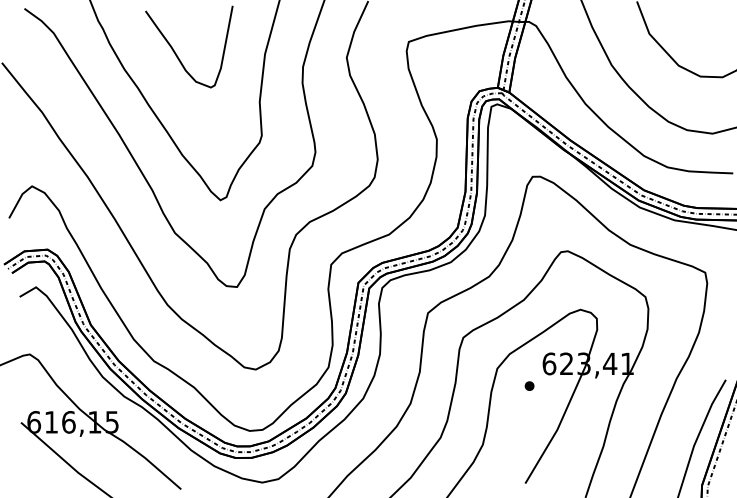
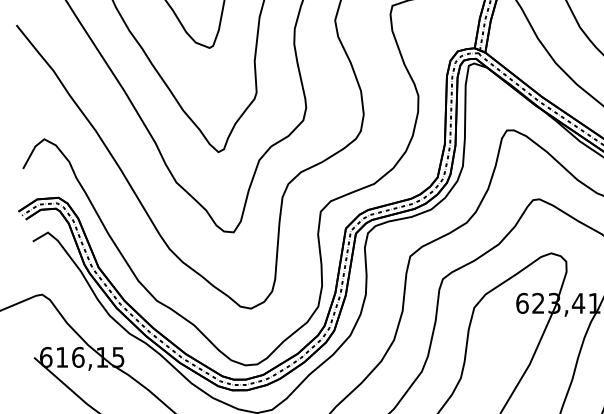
part: (529, 385) -> (504, 323), removed

